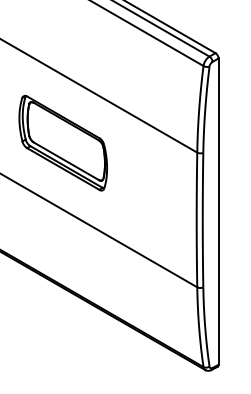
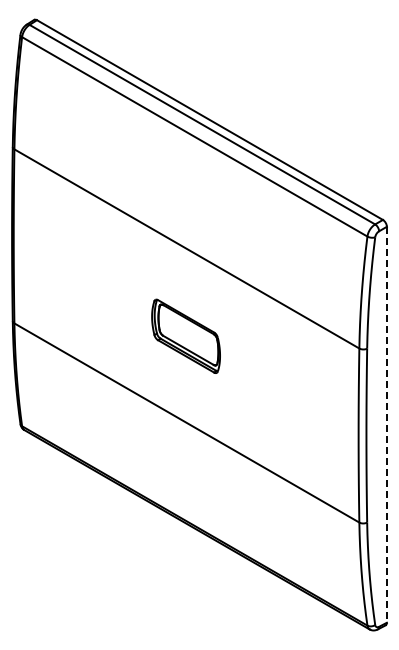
part: (62, 143) -> (185, 336), size x0.6
line: (218, 211) -> (386, 424), solid -> dashed

